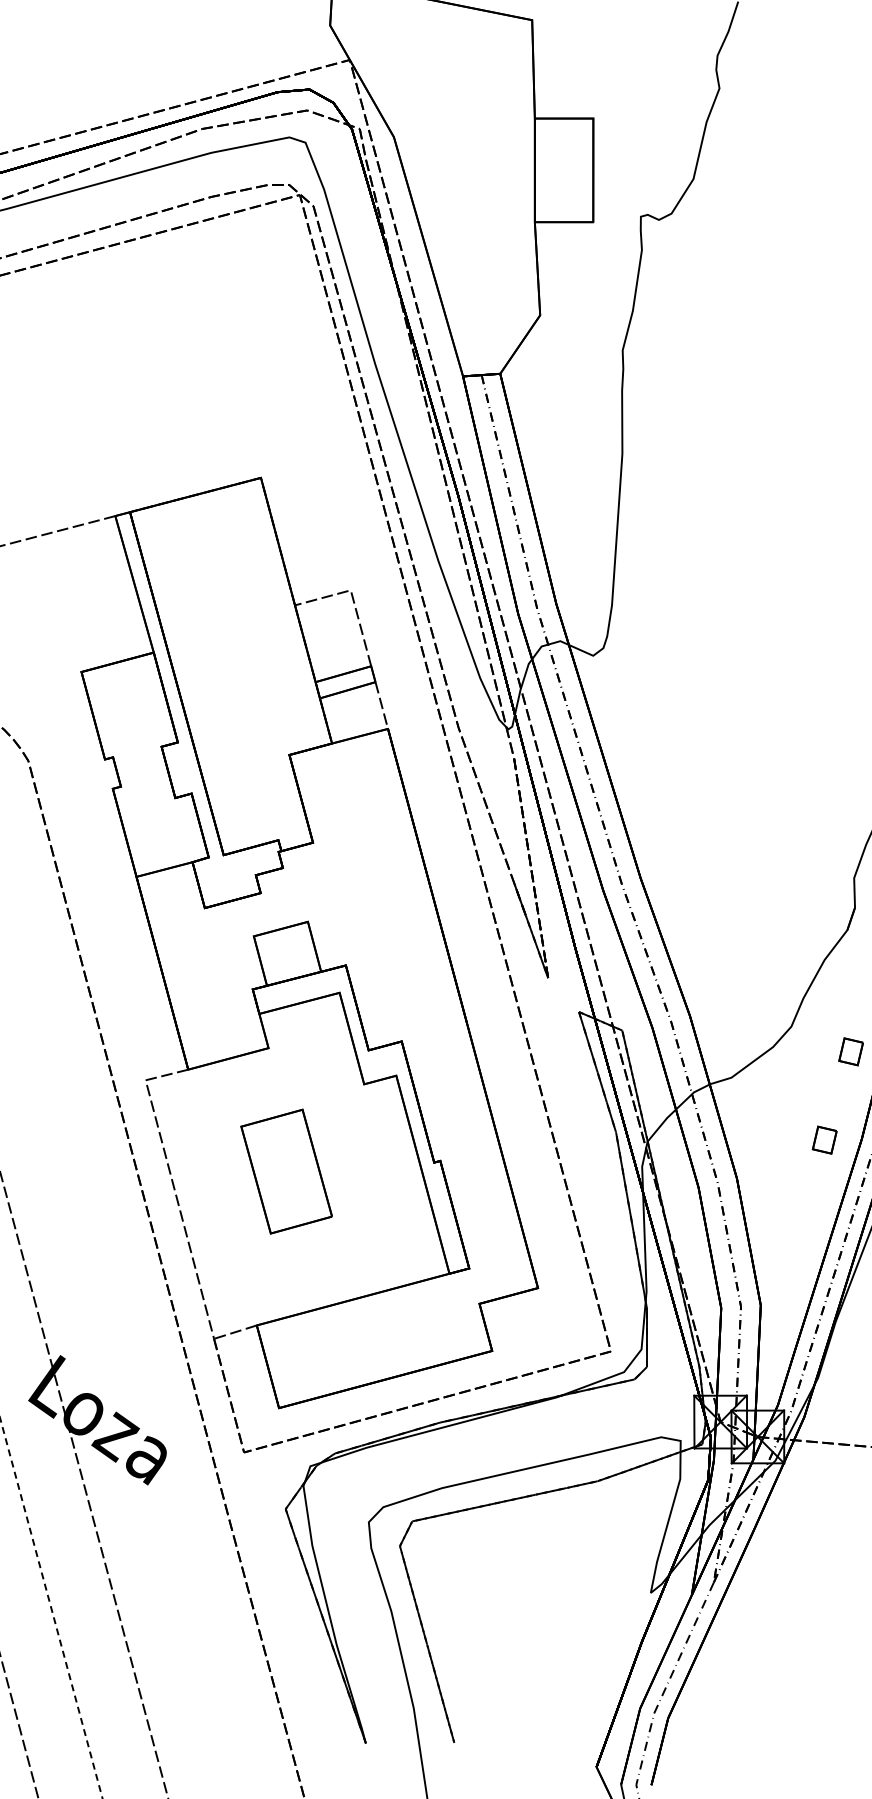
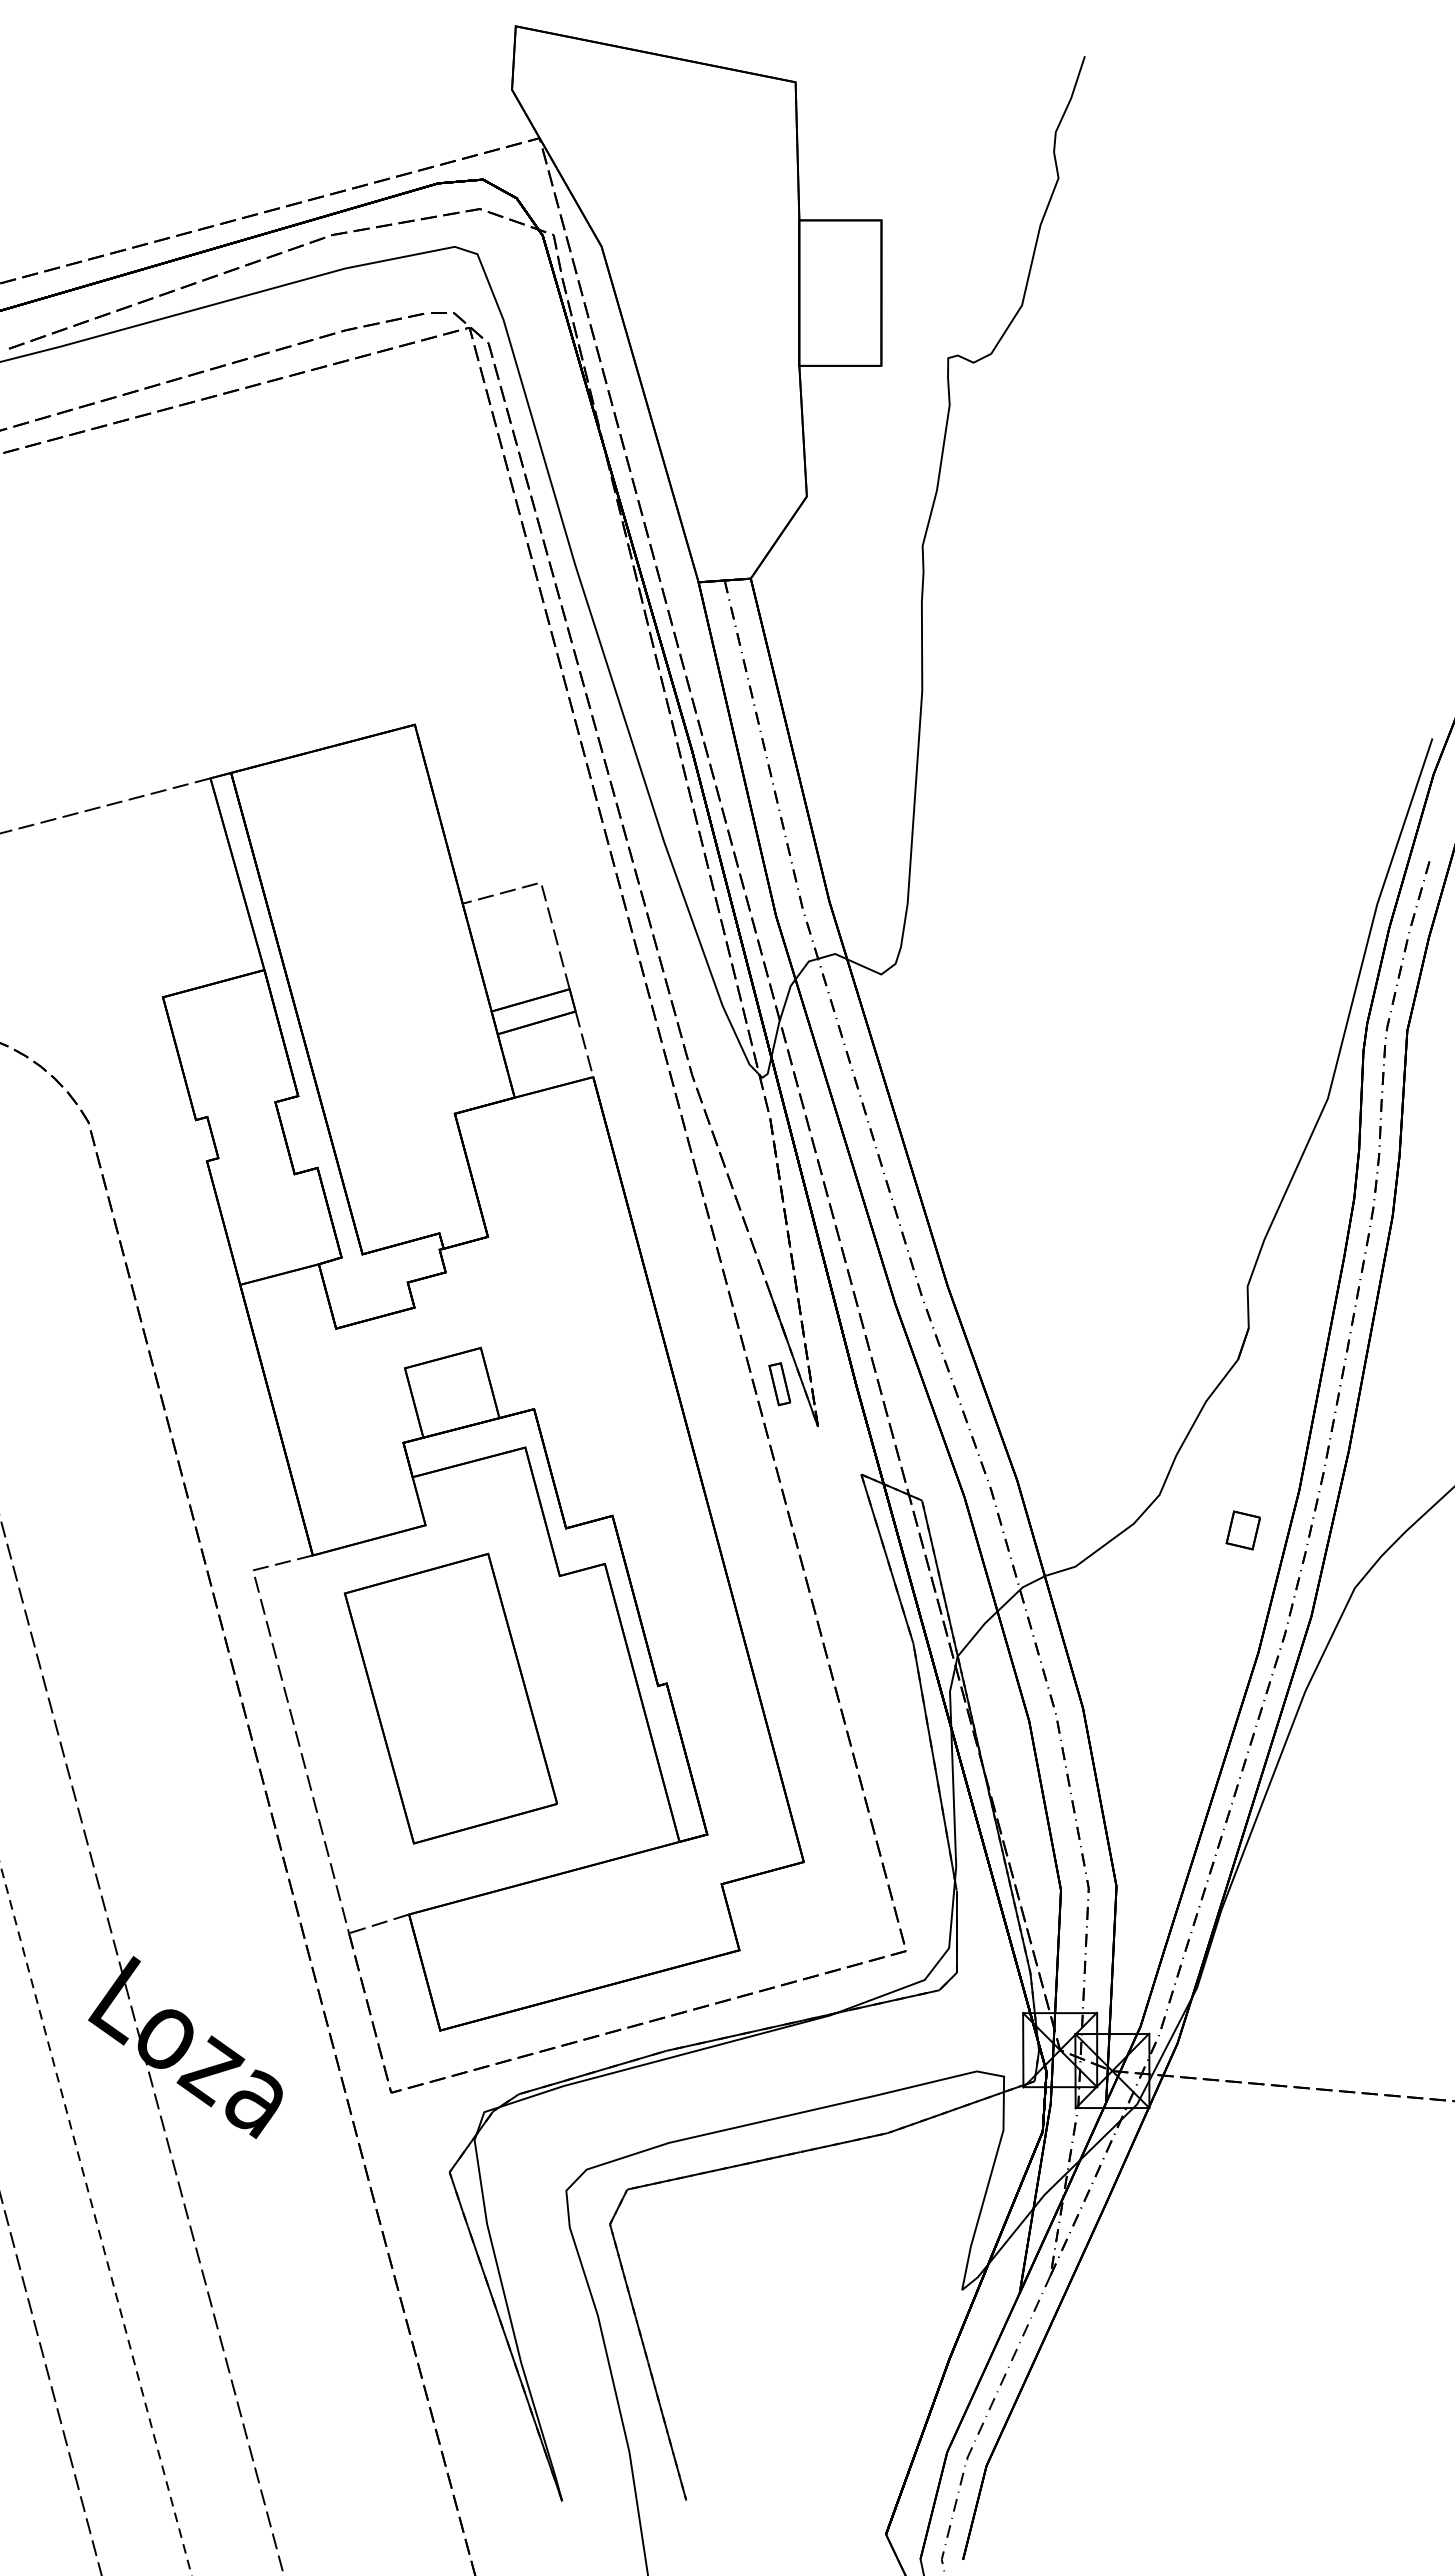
part: (520, 947) -> (779, 1384), added
part: (824, 1140) -> (1205, 1654), removed
part: (286, 1171) -> (450, 1698), size x1.67

